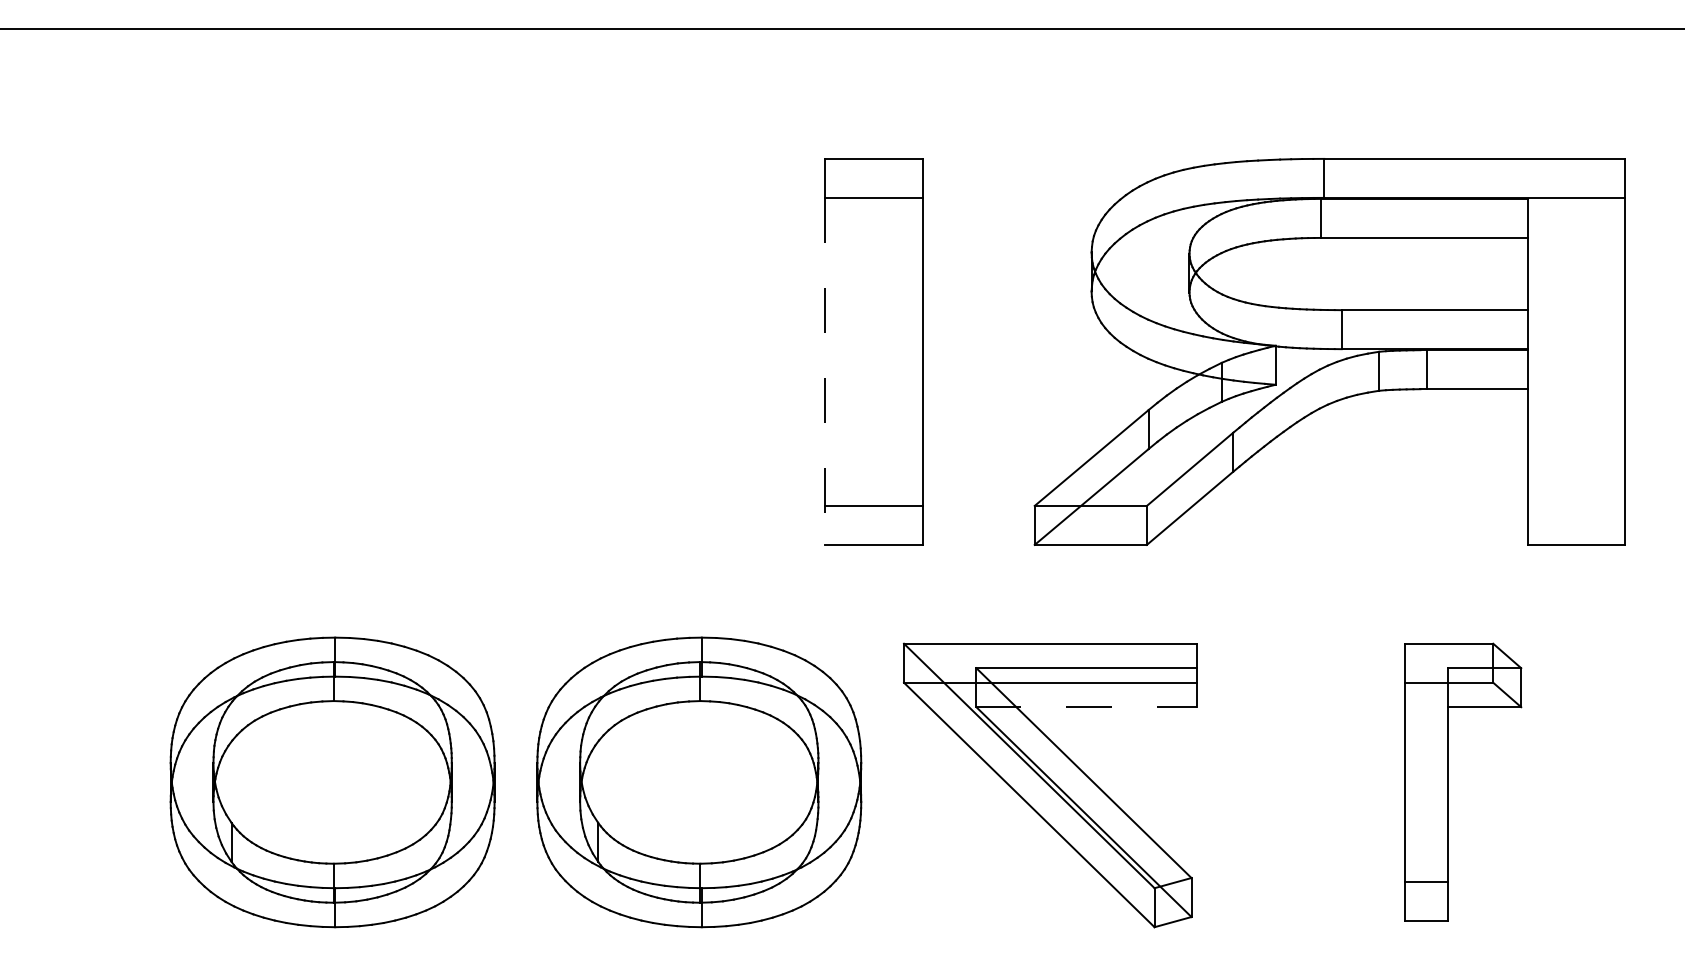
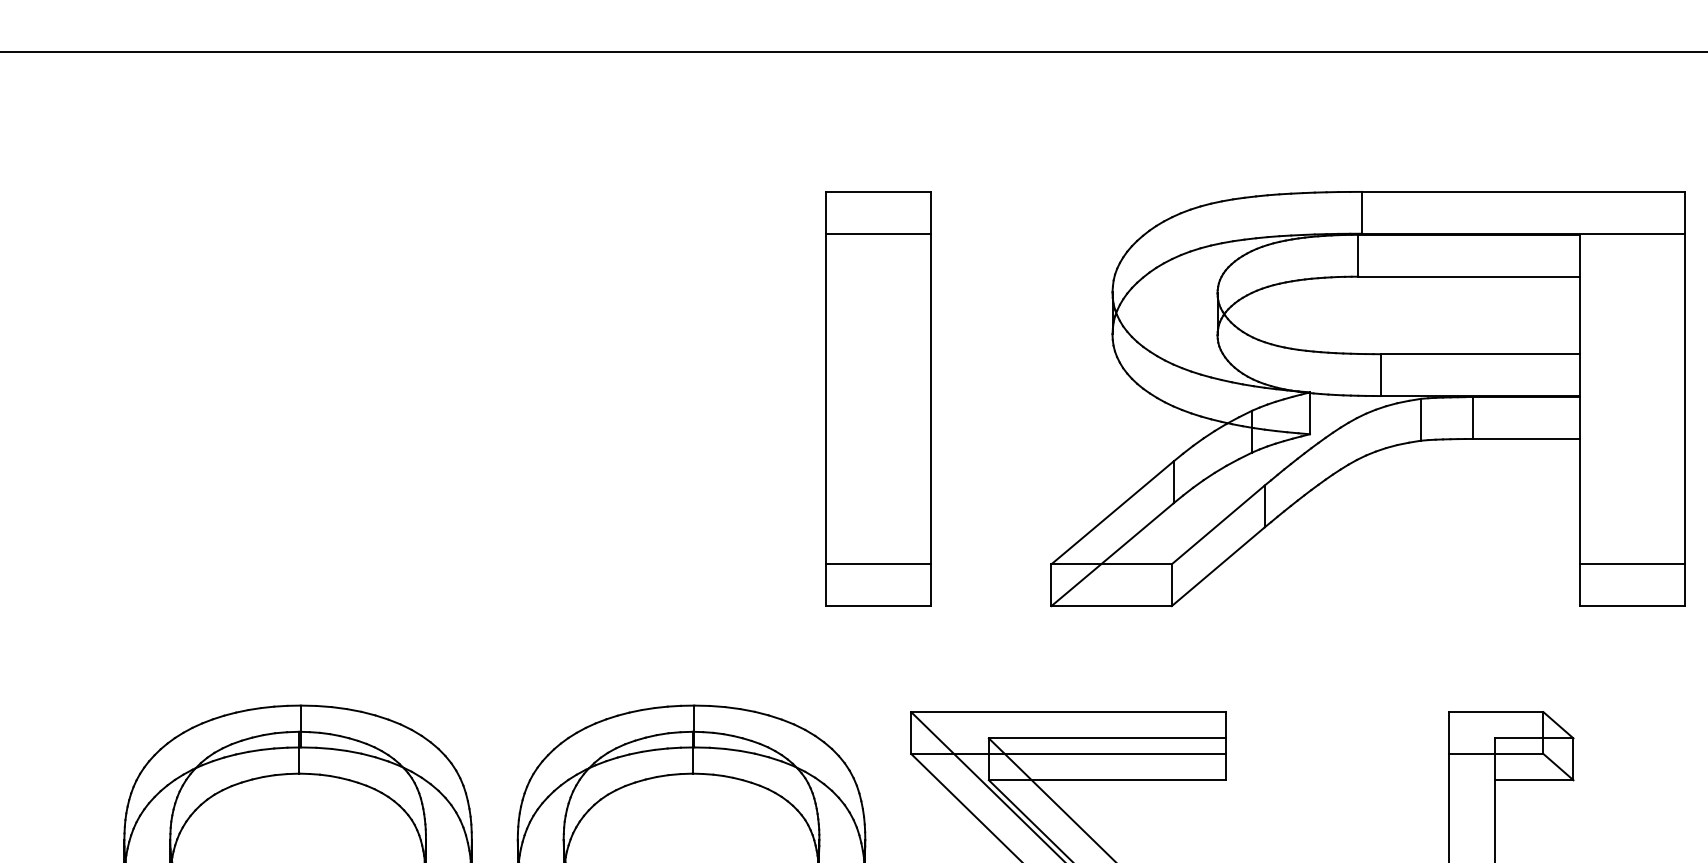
line: (824, 371) -> (825, 420), dashed -> solid
line: (1576, 505) -> (1632, 563), added
line: (1087, 707) -> (1108, 780), dashed -> solid

